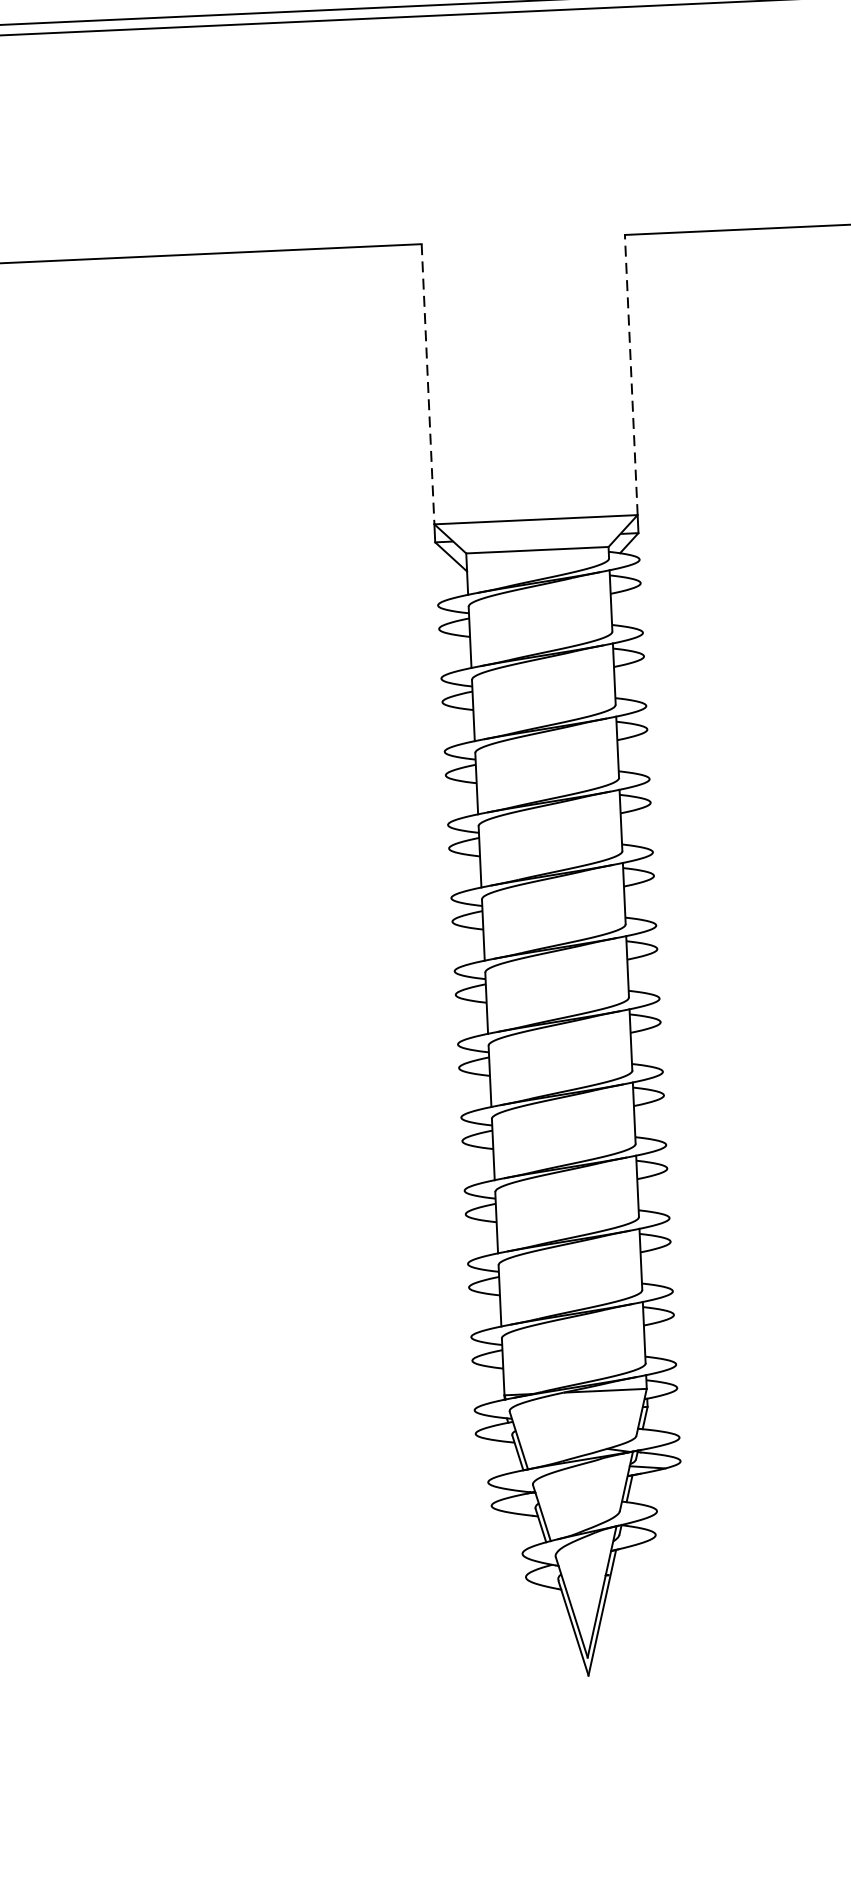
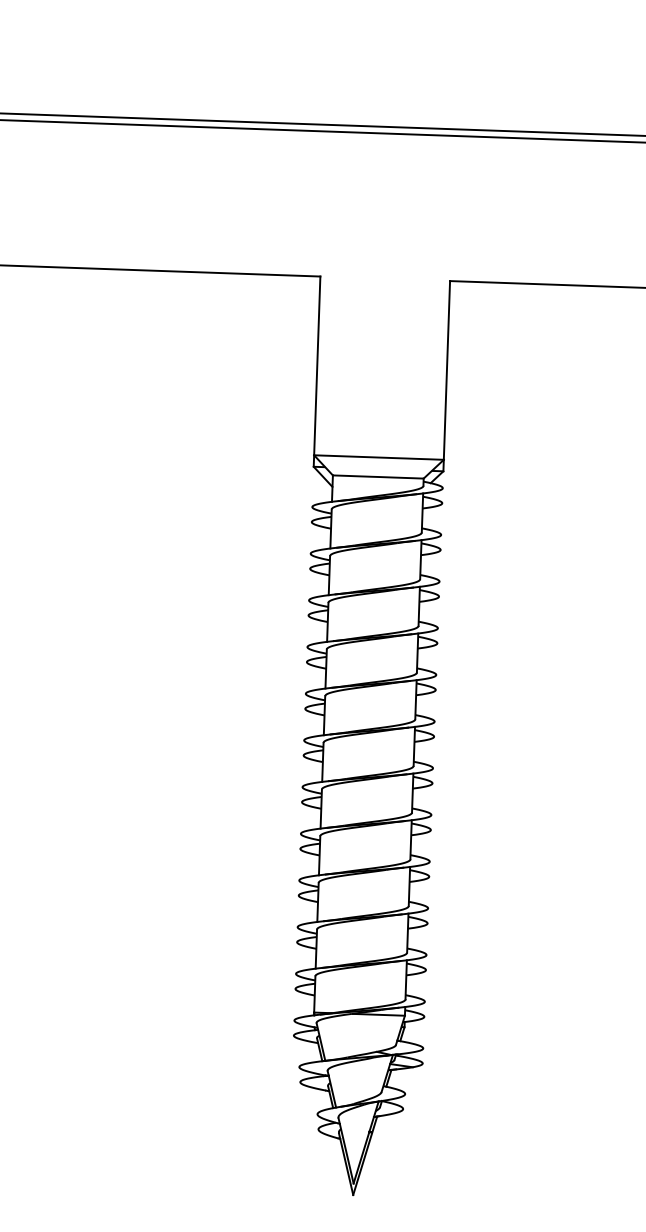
line: (630, 373) -> (446, 369), dashed -> solid
line: (428, 385) -> (317, 366), dashed -> solid

